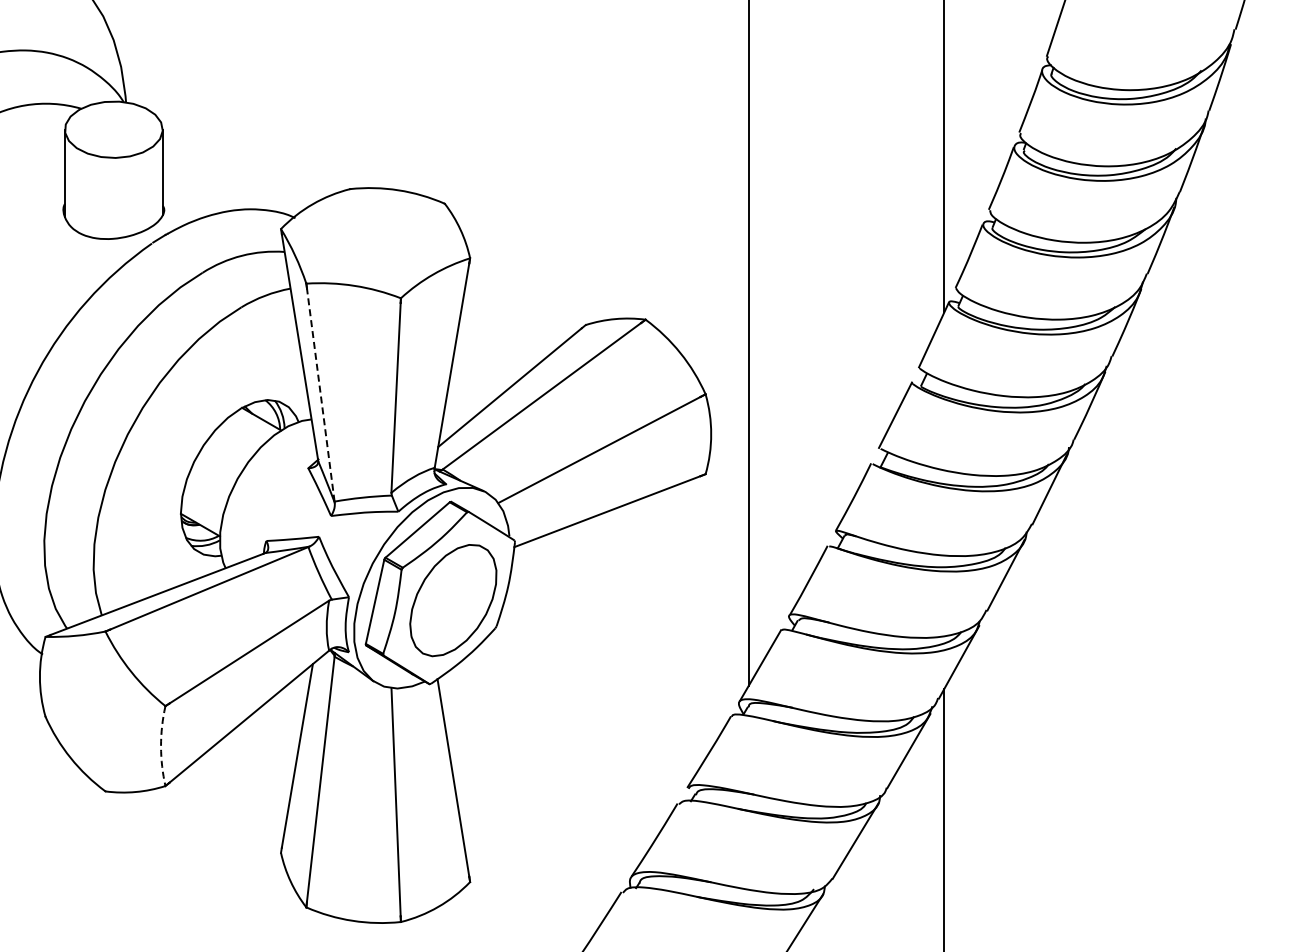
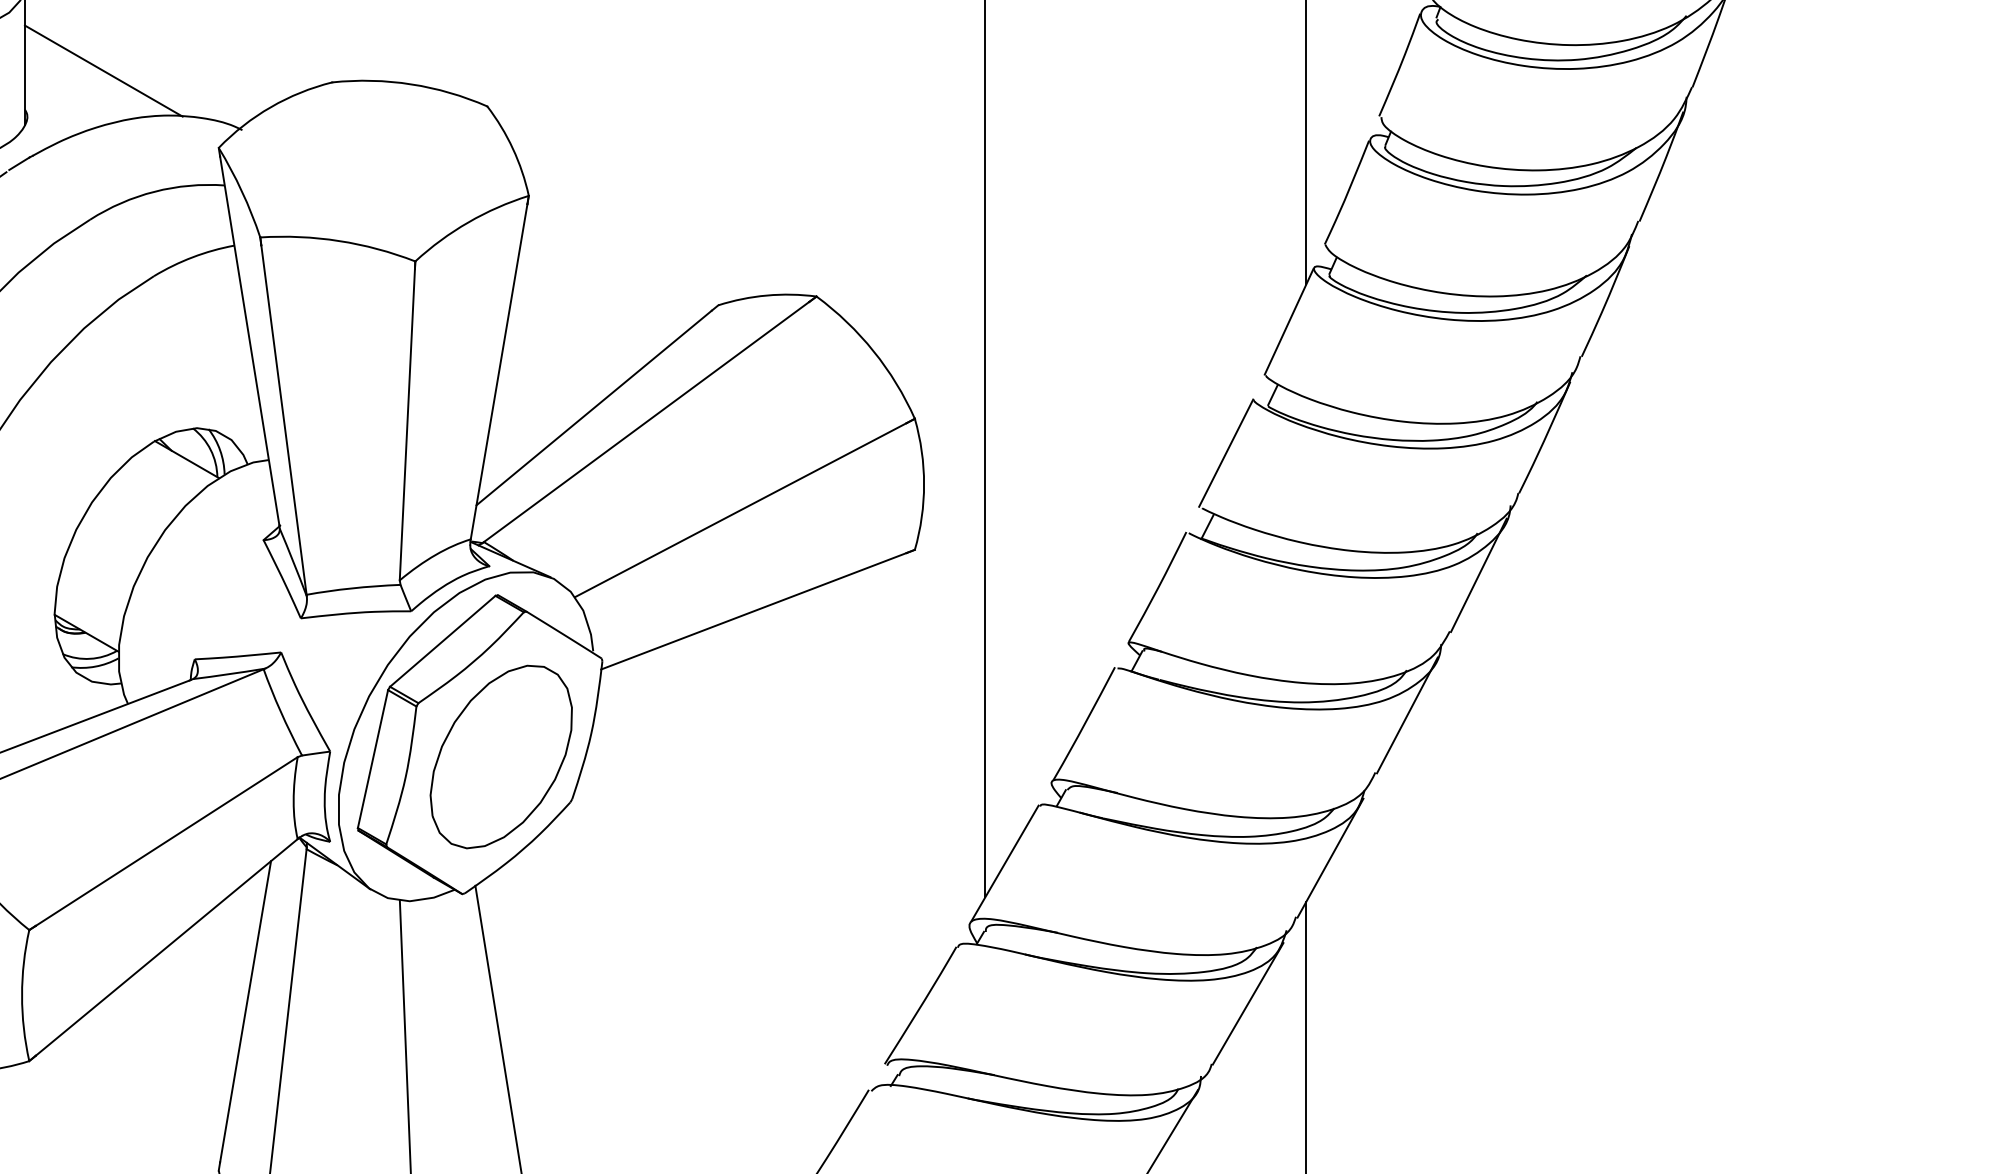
line: (210, 181) -> (103, 69), added
line: (320, 394) -> (283, 419), dashed -> solid
arc: (161, 746) -> (22, 996), dashed -> solid

